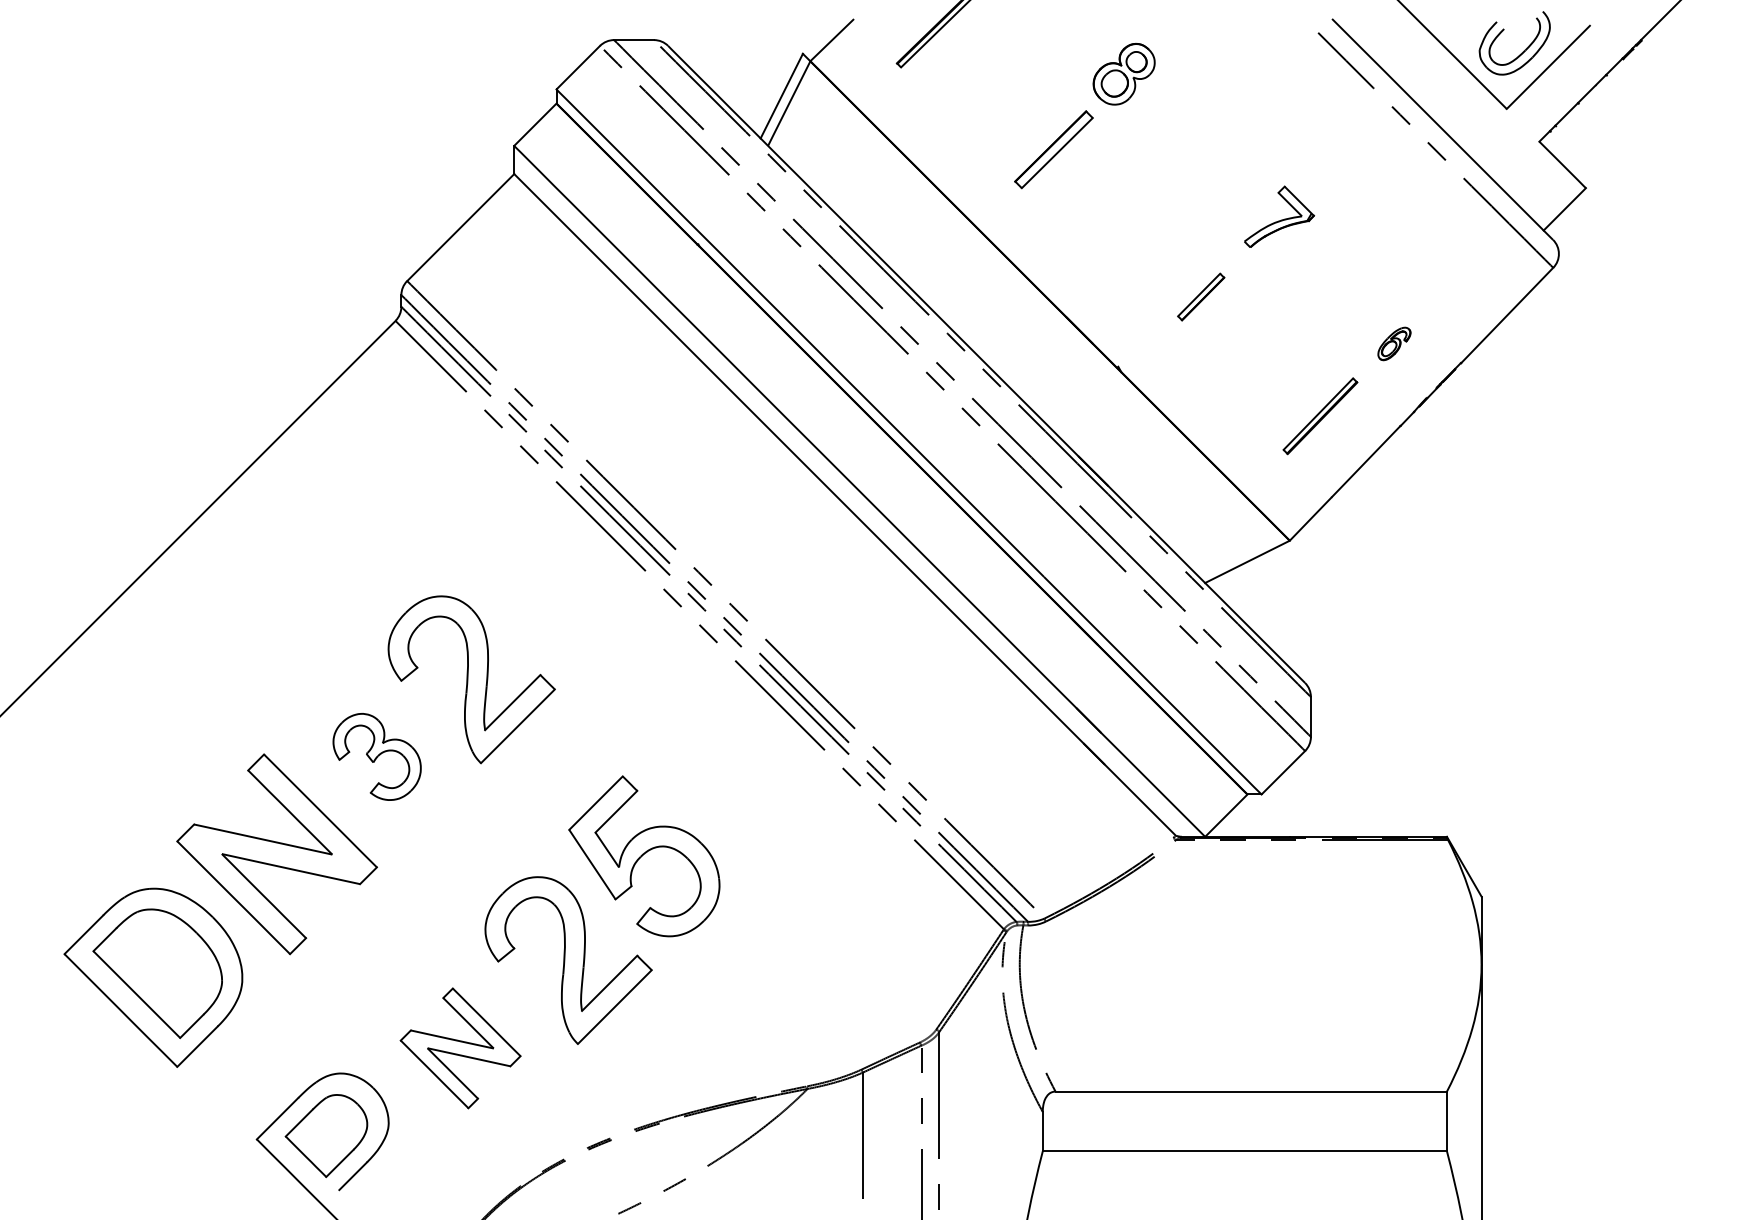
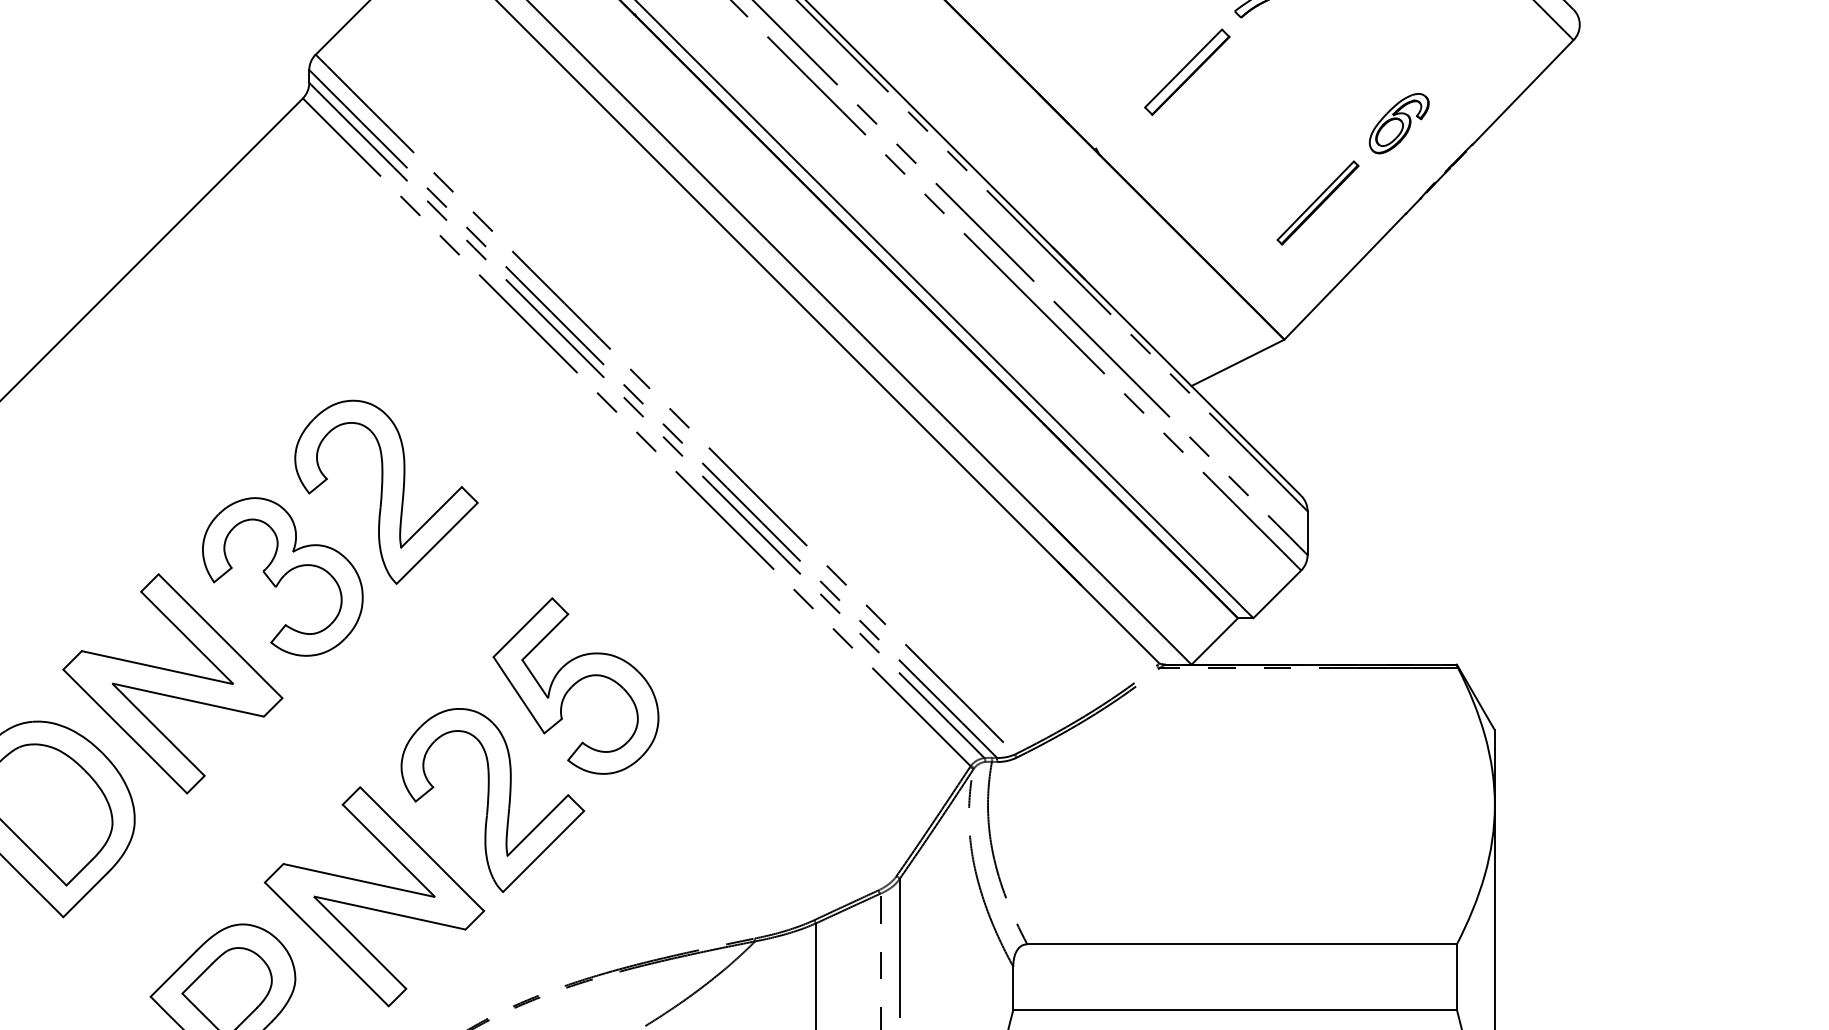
part: (1200, 296) -> (1186, 71), size x1.67
part: (1394, 343) -> (1399, 123), size x1.67
part: (376, 756) -> (281, 576), size x1.67
part: (460, 1048) -> (374, 896), size x1.67

